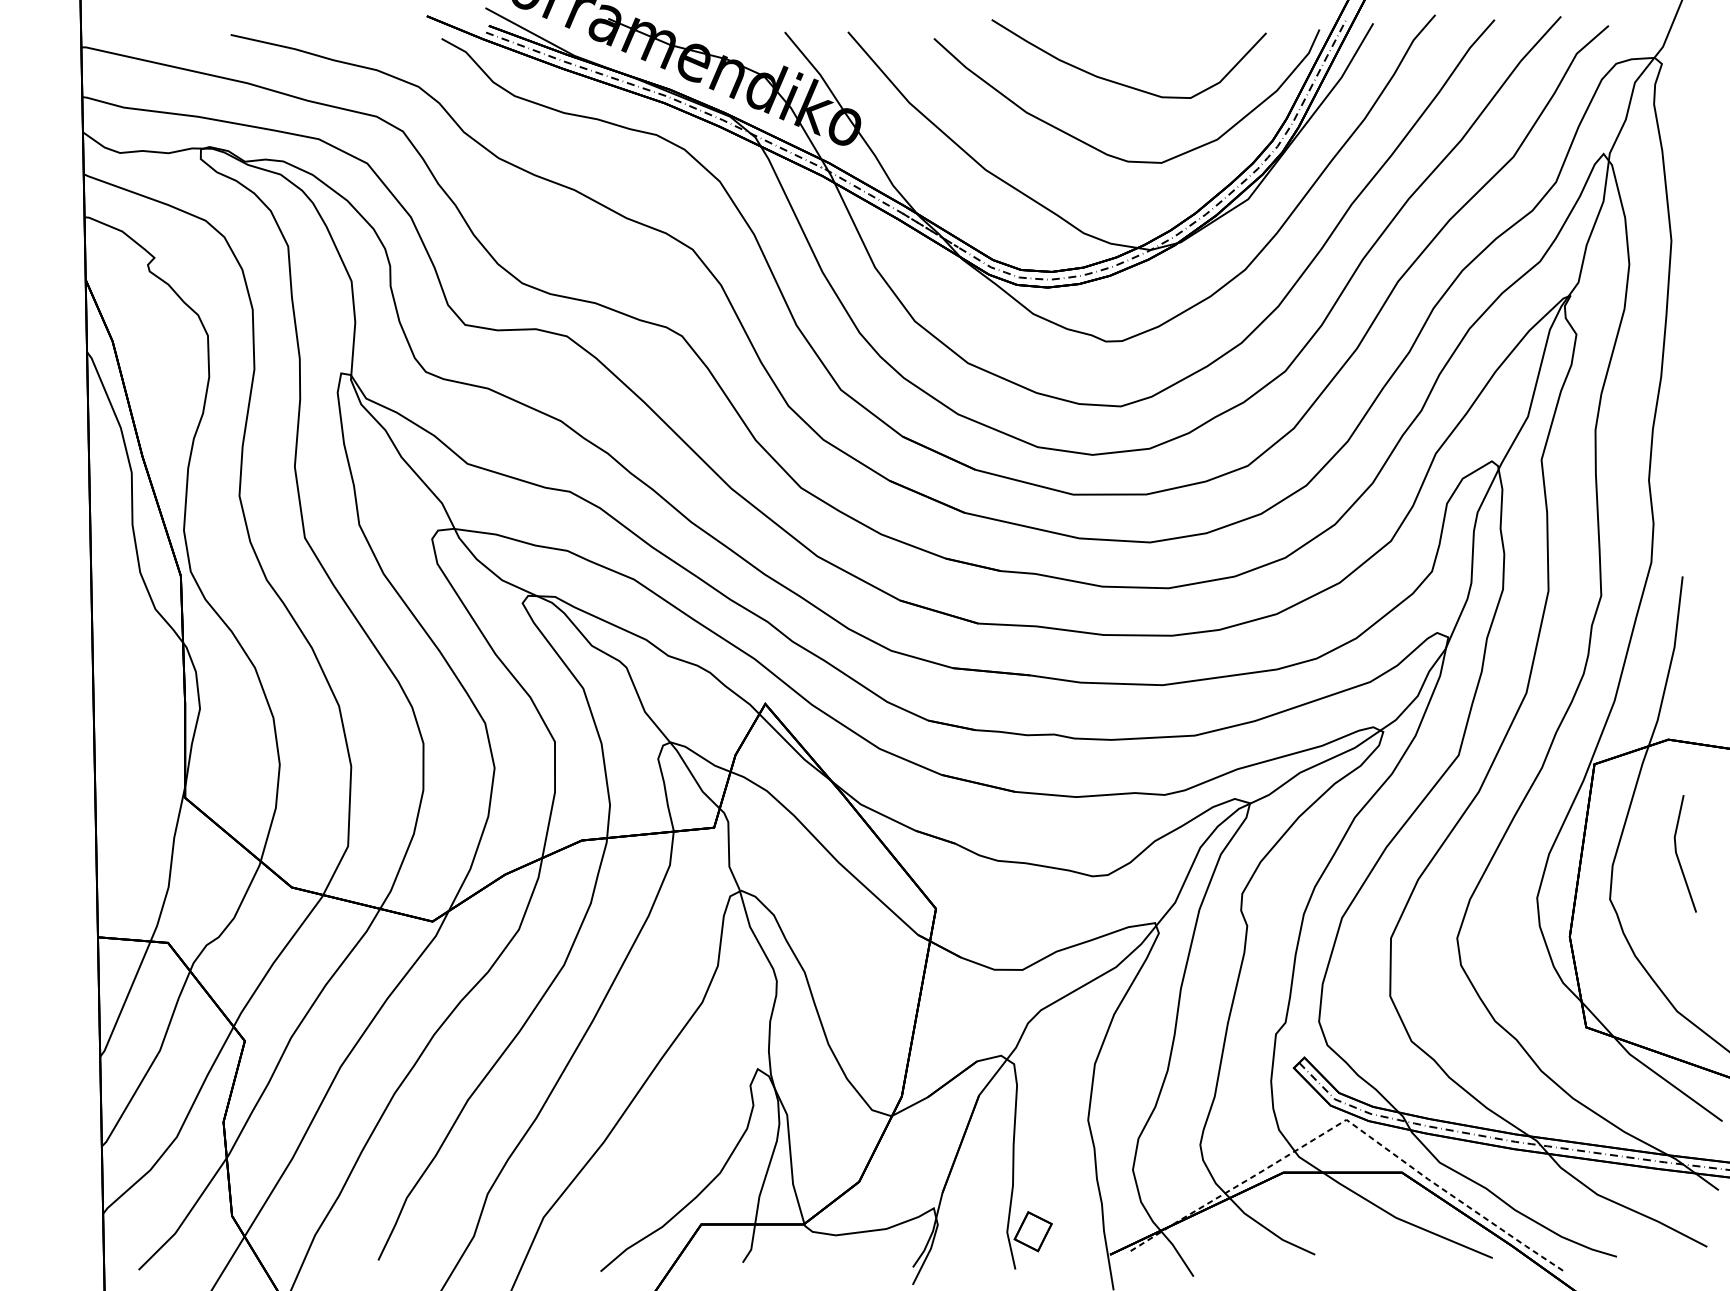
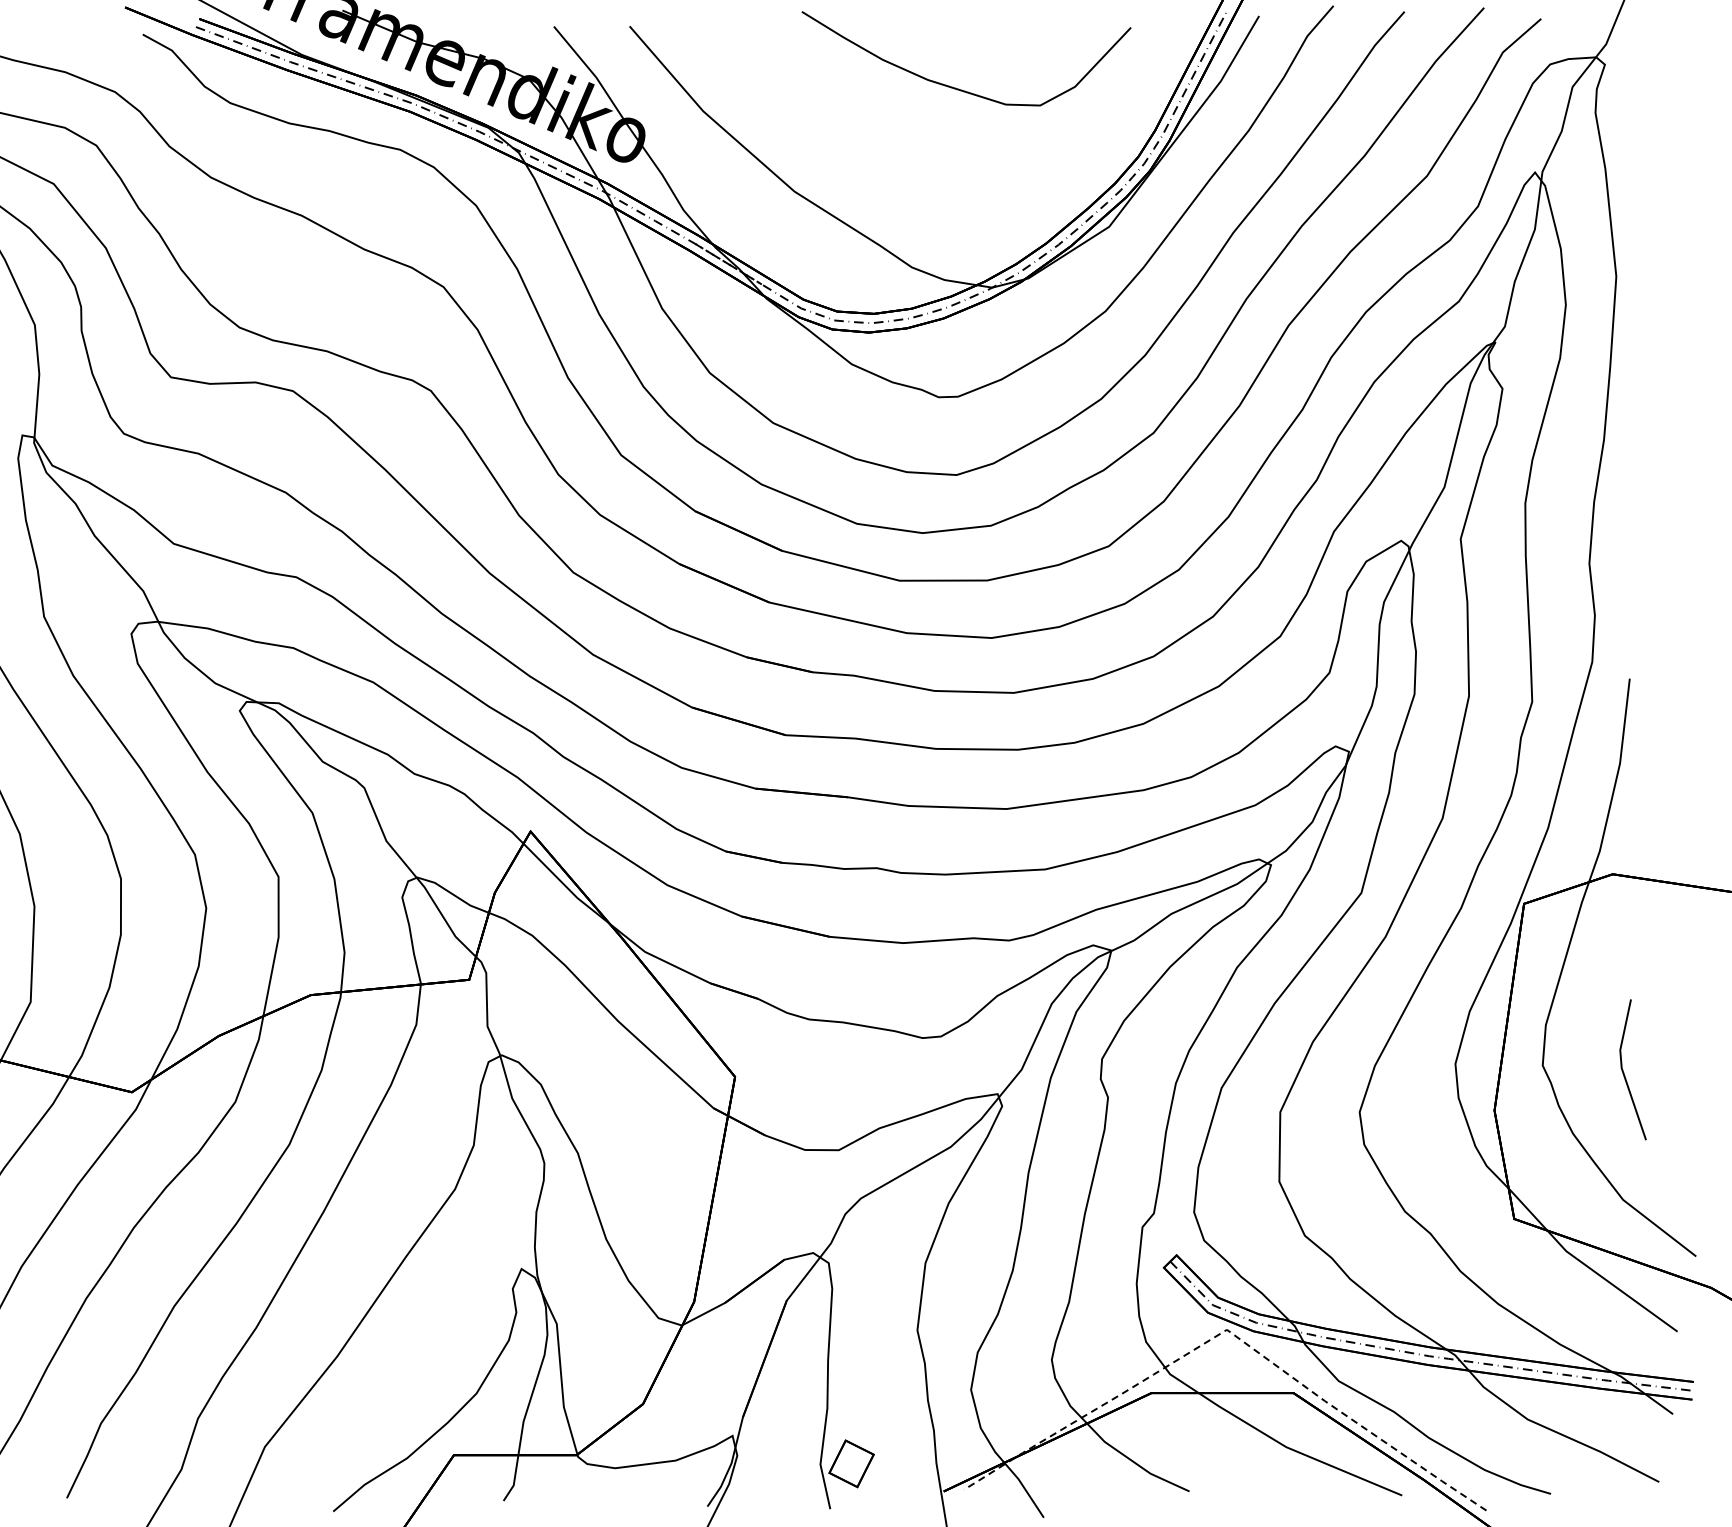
curve: (1099, 149) -> (931, 167), removed
line: (1678, 856) -> (1624, 1072), moved

